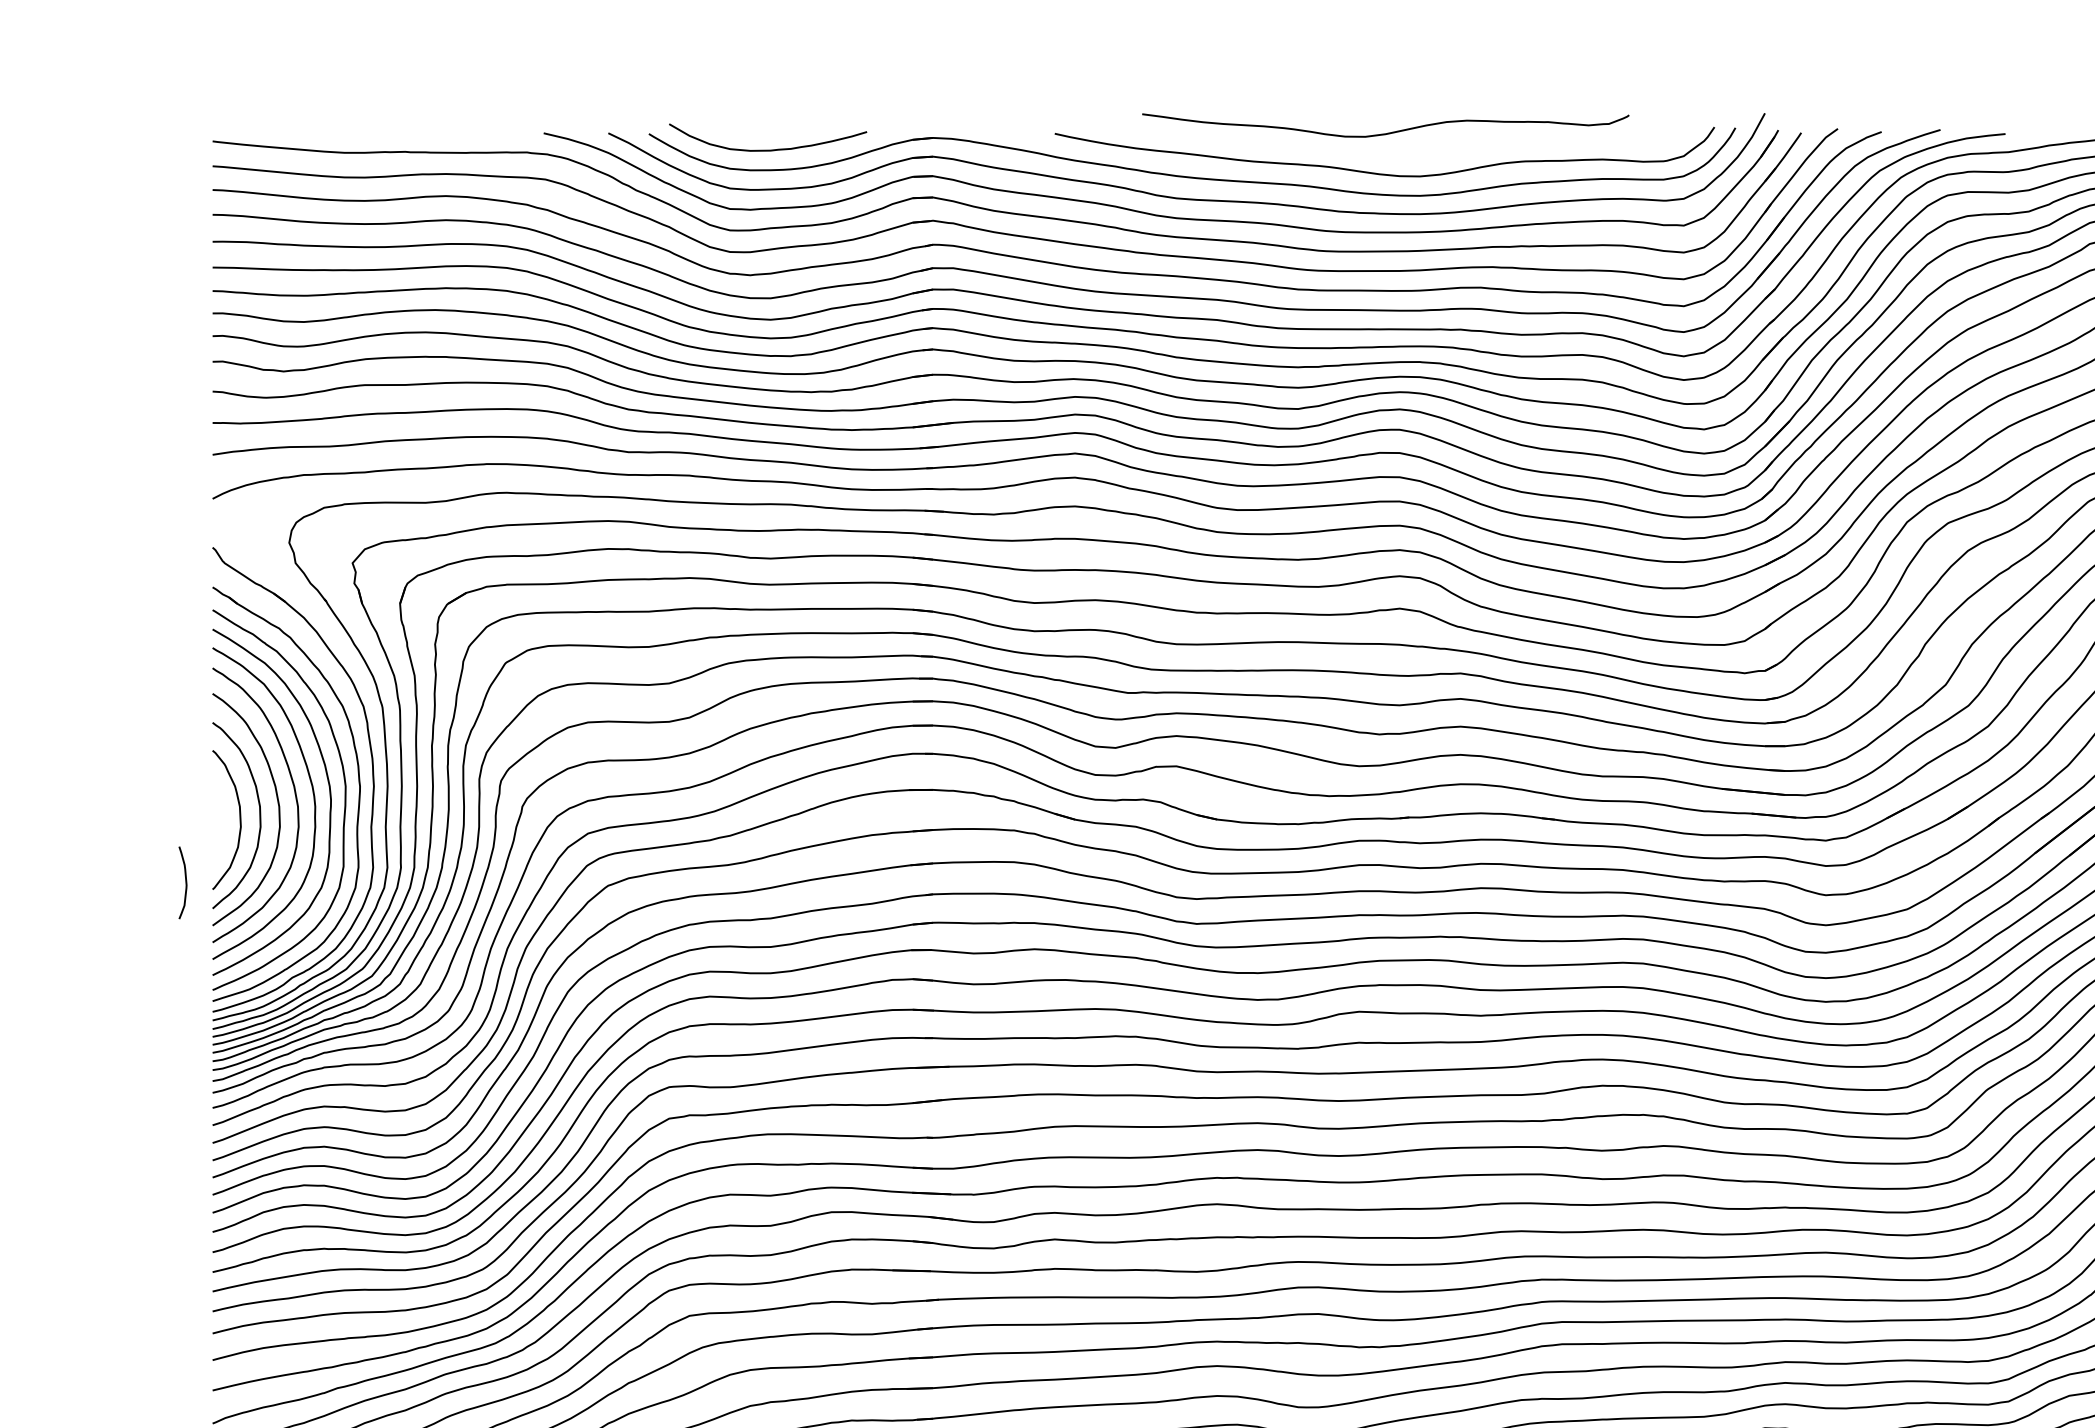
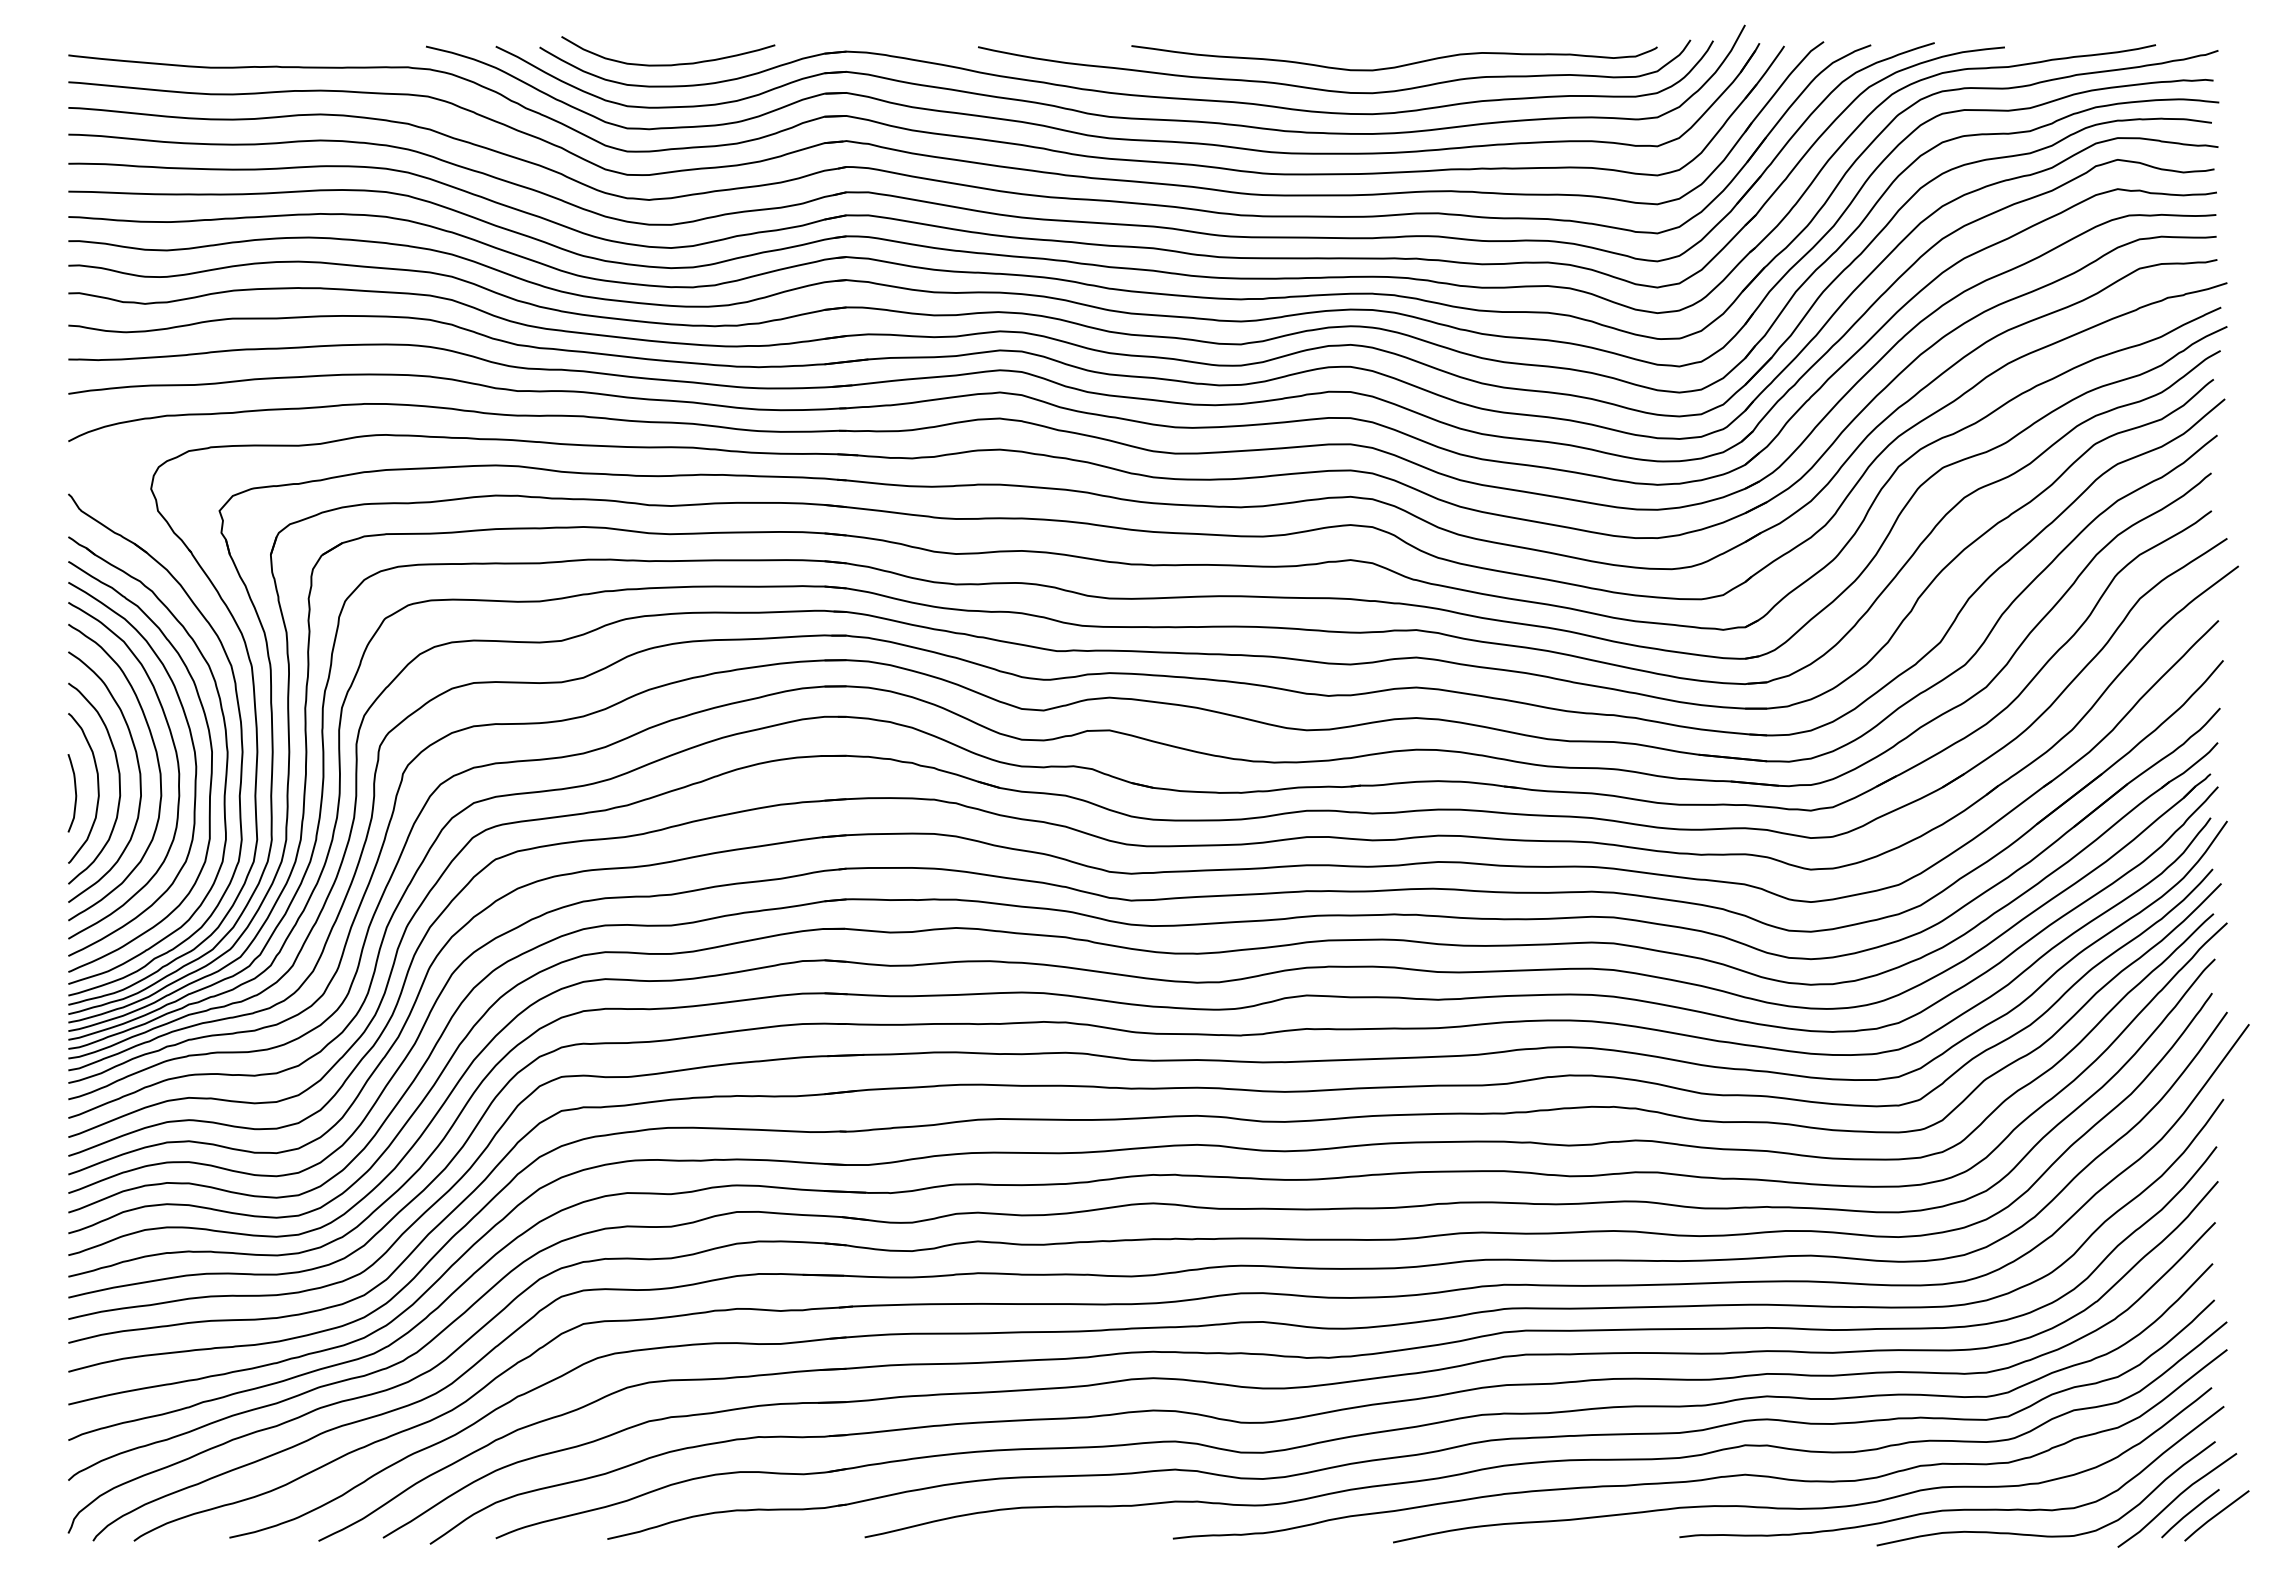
curve: (1385, 133) -> (1394, 66), moved
curve: (185, 883) -> (75, 793), moved

